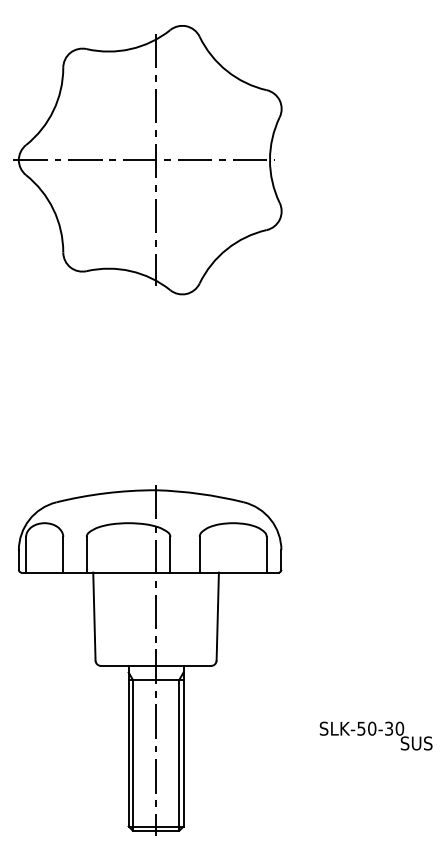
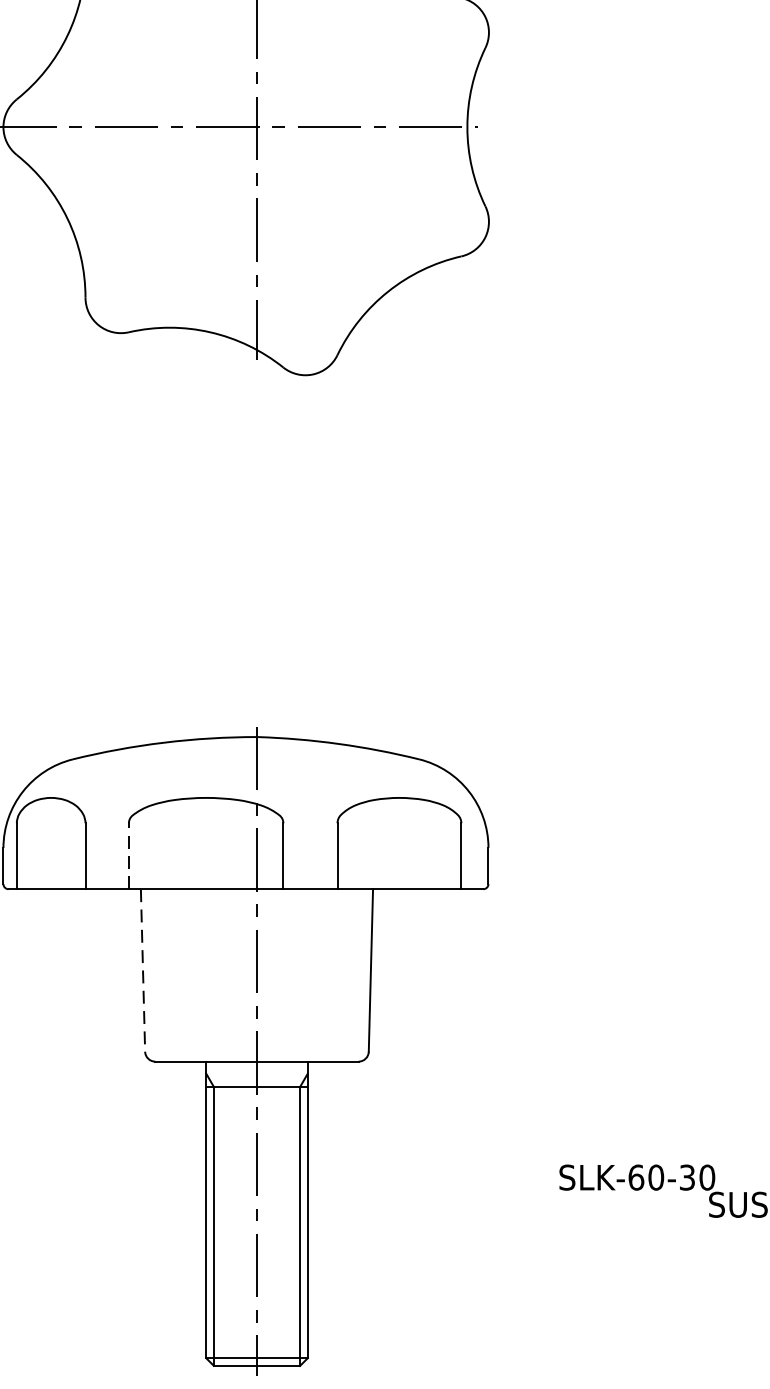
line: (86, 554) -> (128, 855), solid -> dashed
line: (94, 617) -> (143, 972), solid -> dashed
text: (361, 728) -> (636, 1177), SLK-50-30 -> SLK-60-30

